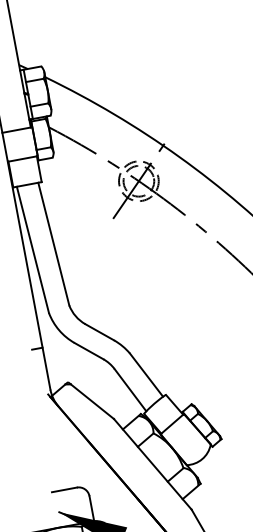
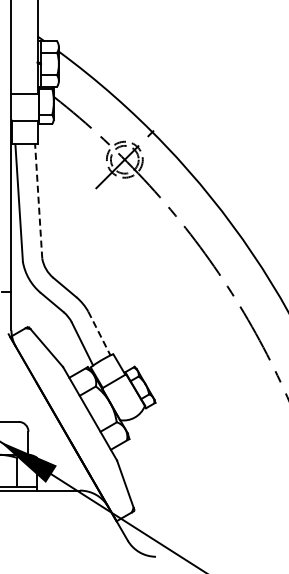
line: (53, 243) -> (38, 200), solid -> dashed
line: (146, 375) -> (99, 333), solid -> dashed

